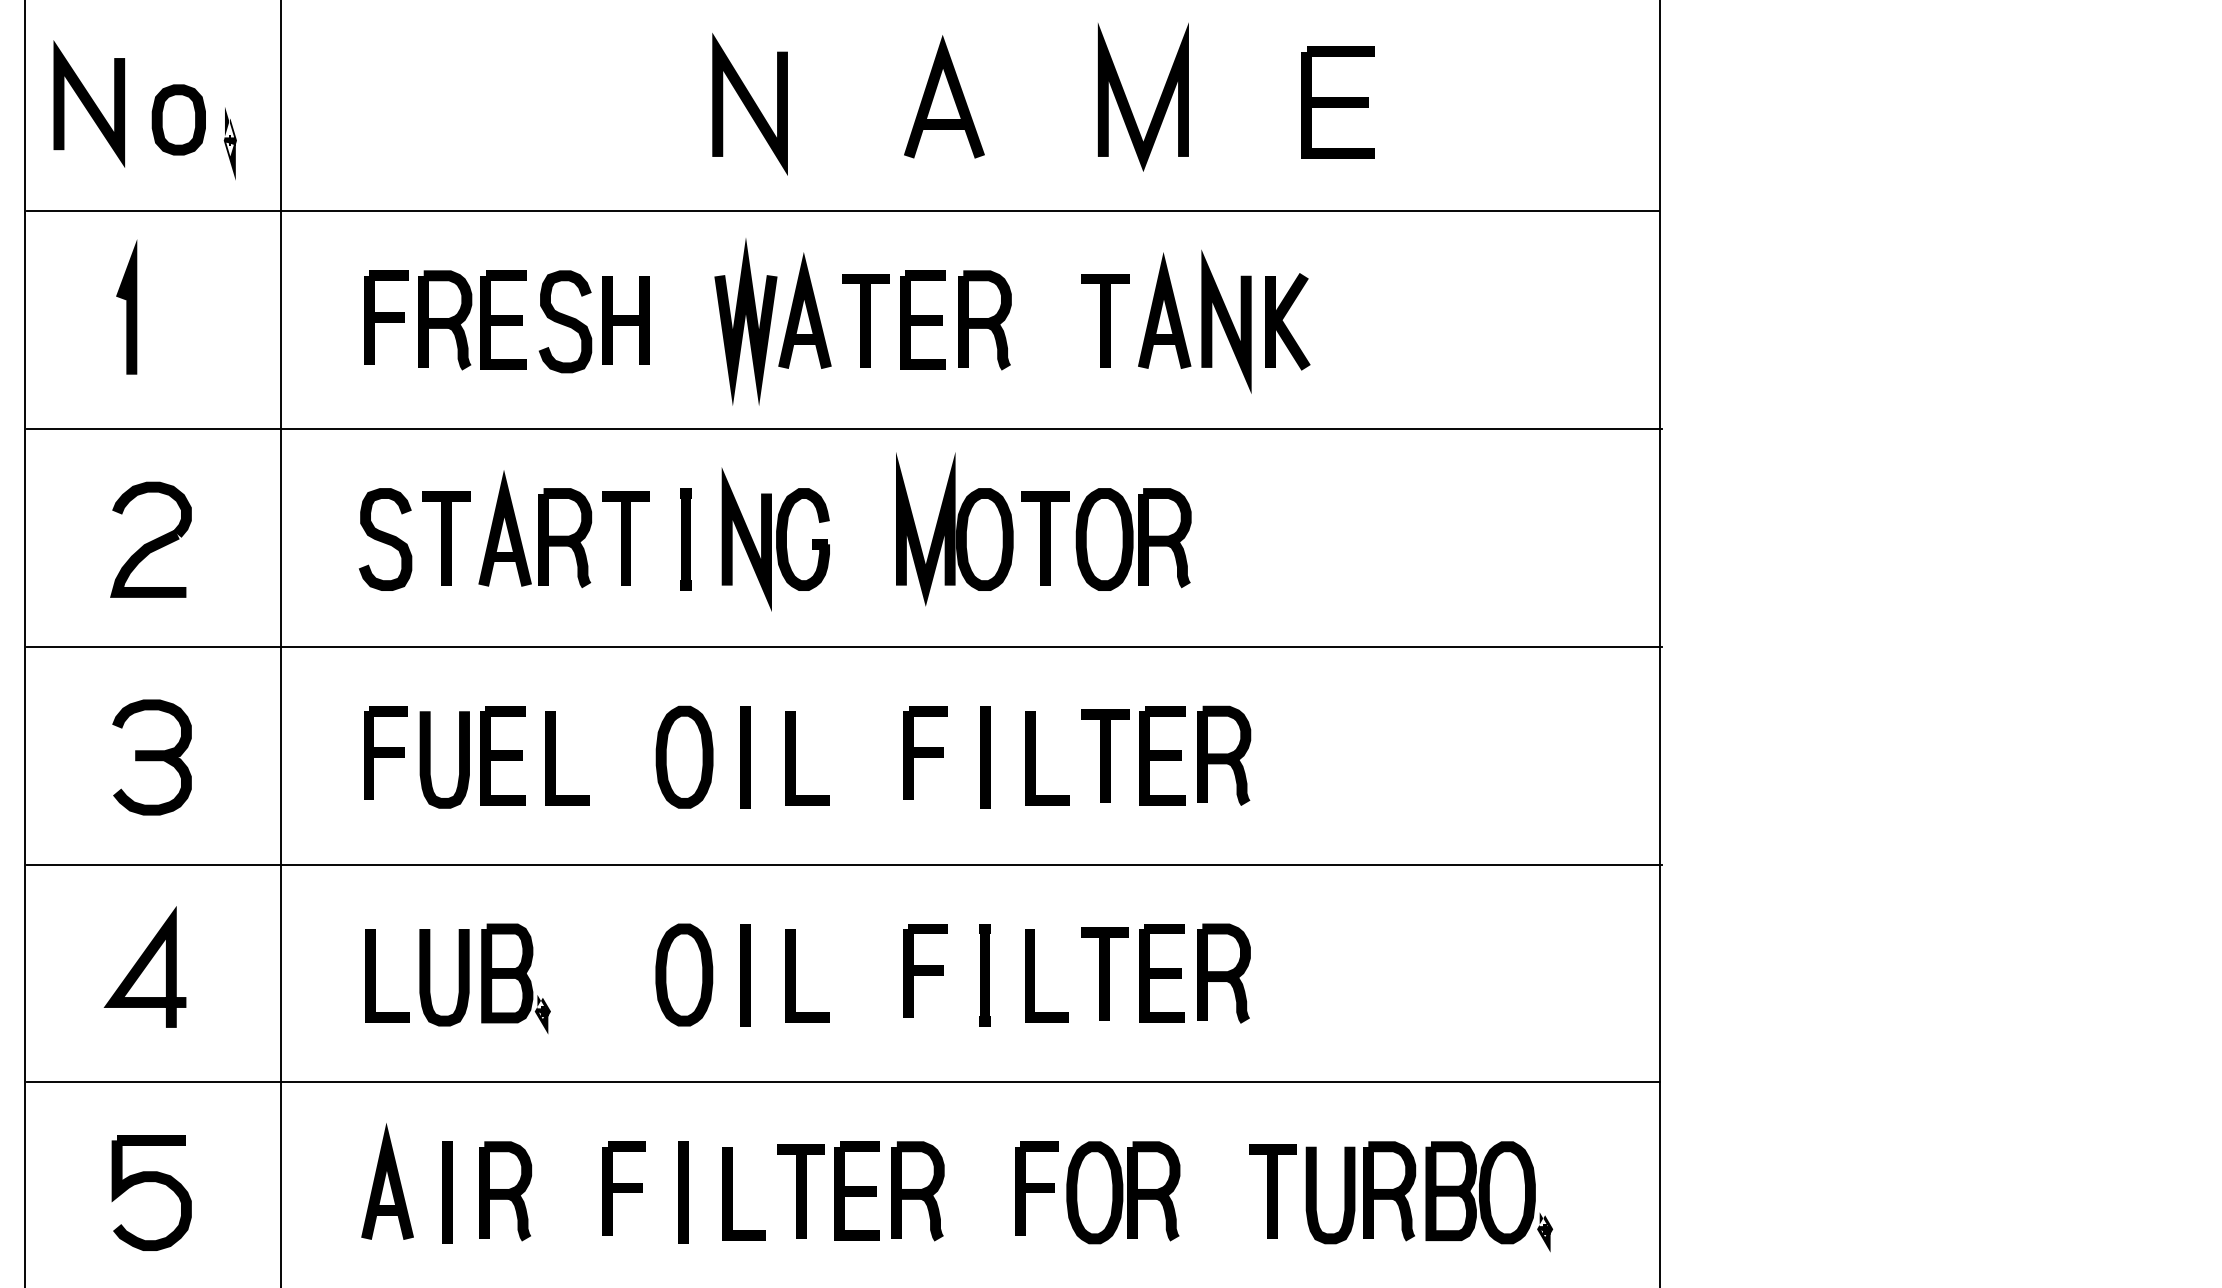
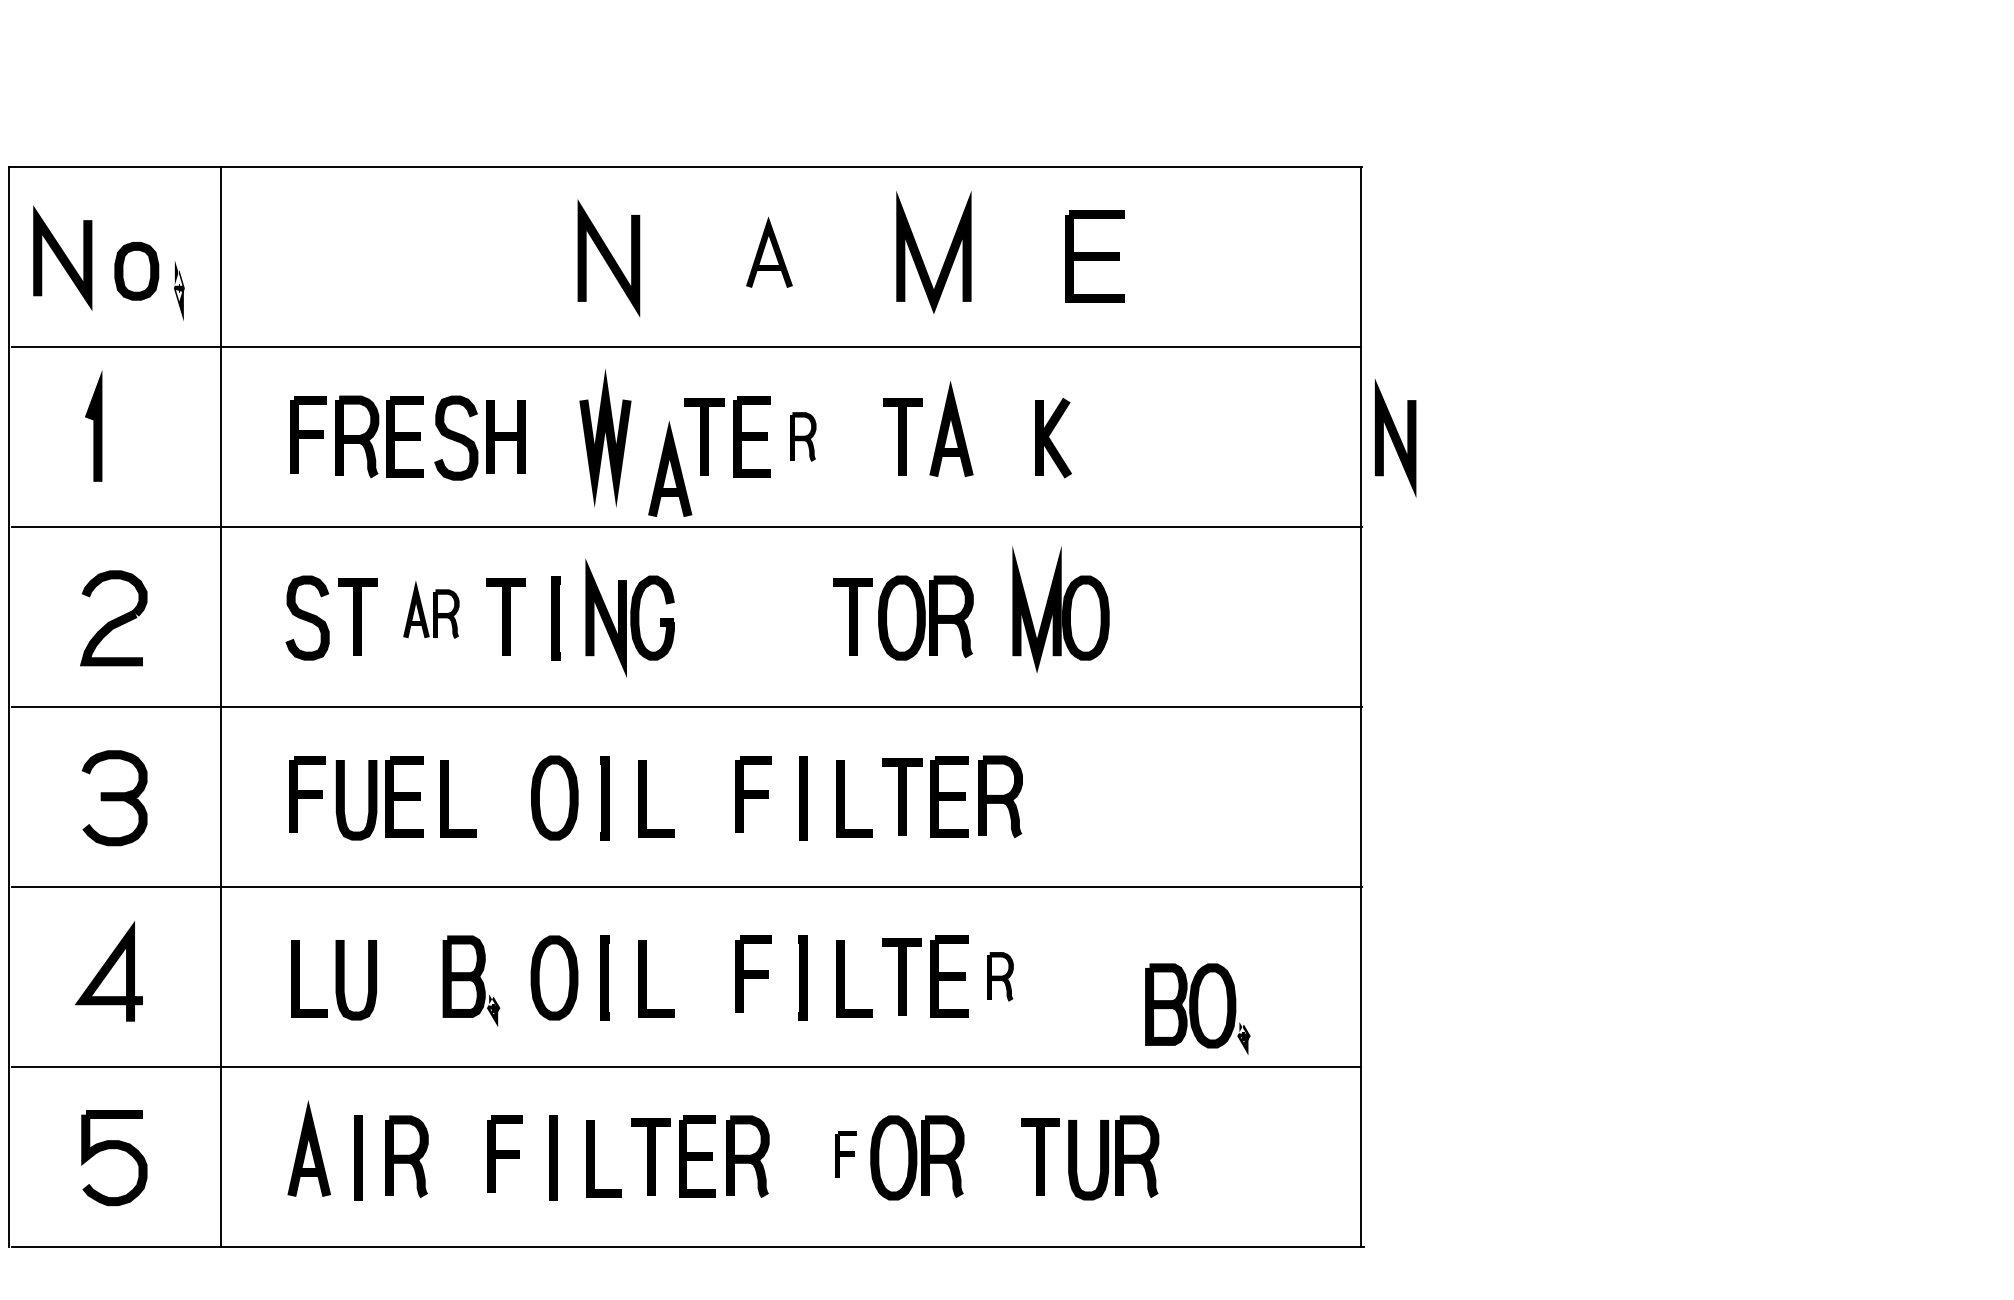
part: (944, 97) -> (769, 252), size x0.7
part: (805, 310) -> (670, 468), moved
part: (985, 319) -> (803, 436), size x0.6
line: (1226, 322) -> (1395, 438), moved
part: (535, 529) -> (431, 609), size x0.6
part: (954, 529) -> (1060, 609), moved
part: (1223, 973) -> (1000, 976), size x0.6
part: (516, 978) -> (471, 980), moved
part: (1036, 1187) -> (845, 1153), size x0.6
part: (1488, 1195) -> (1197, 1008), moved

